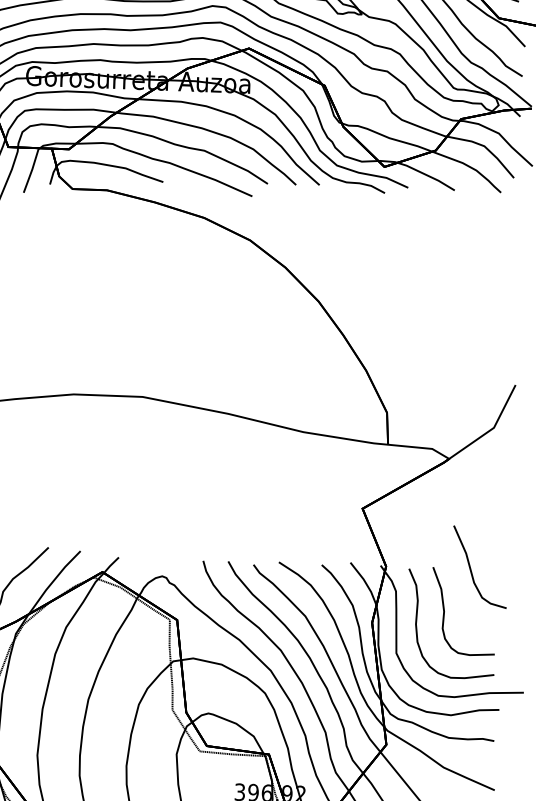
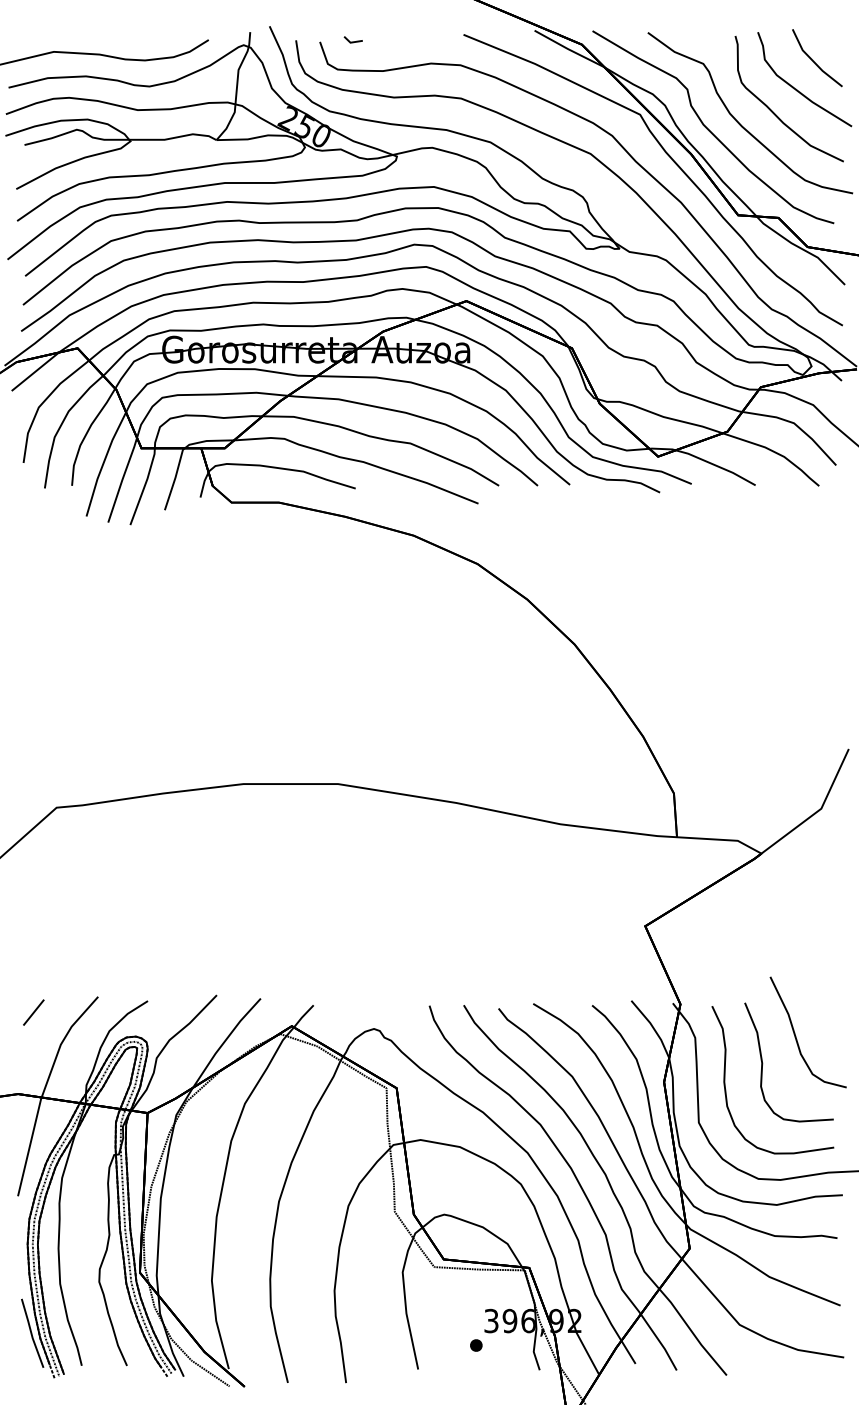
part: (471, 569) -> (796, 1036), moved

